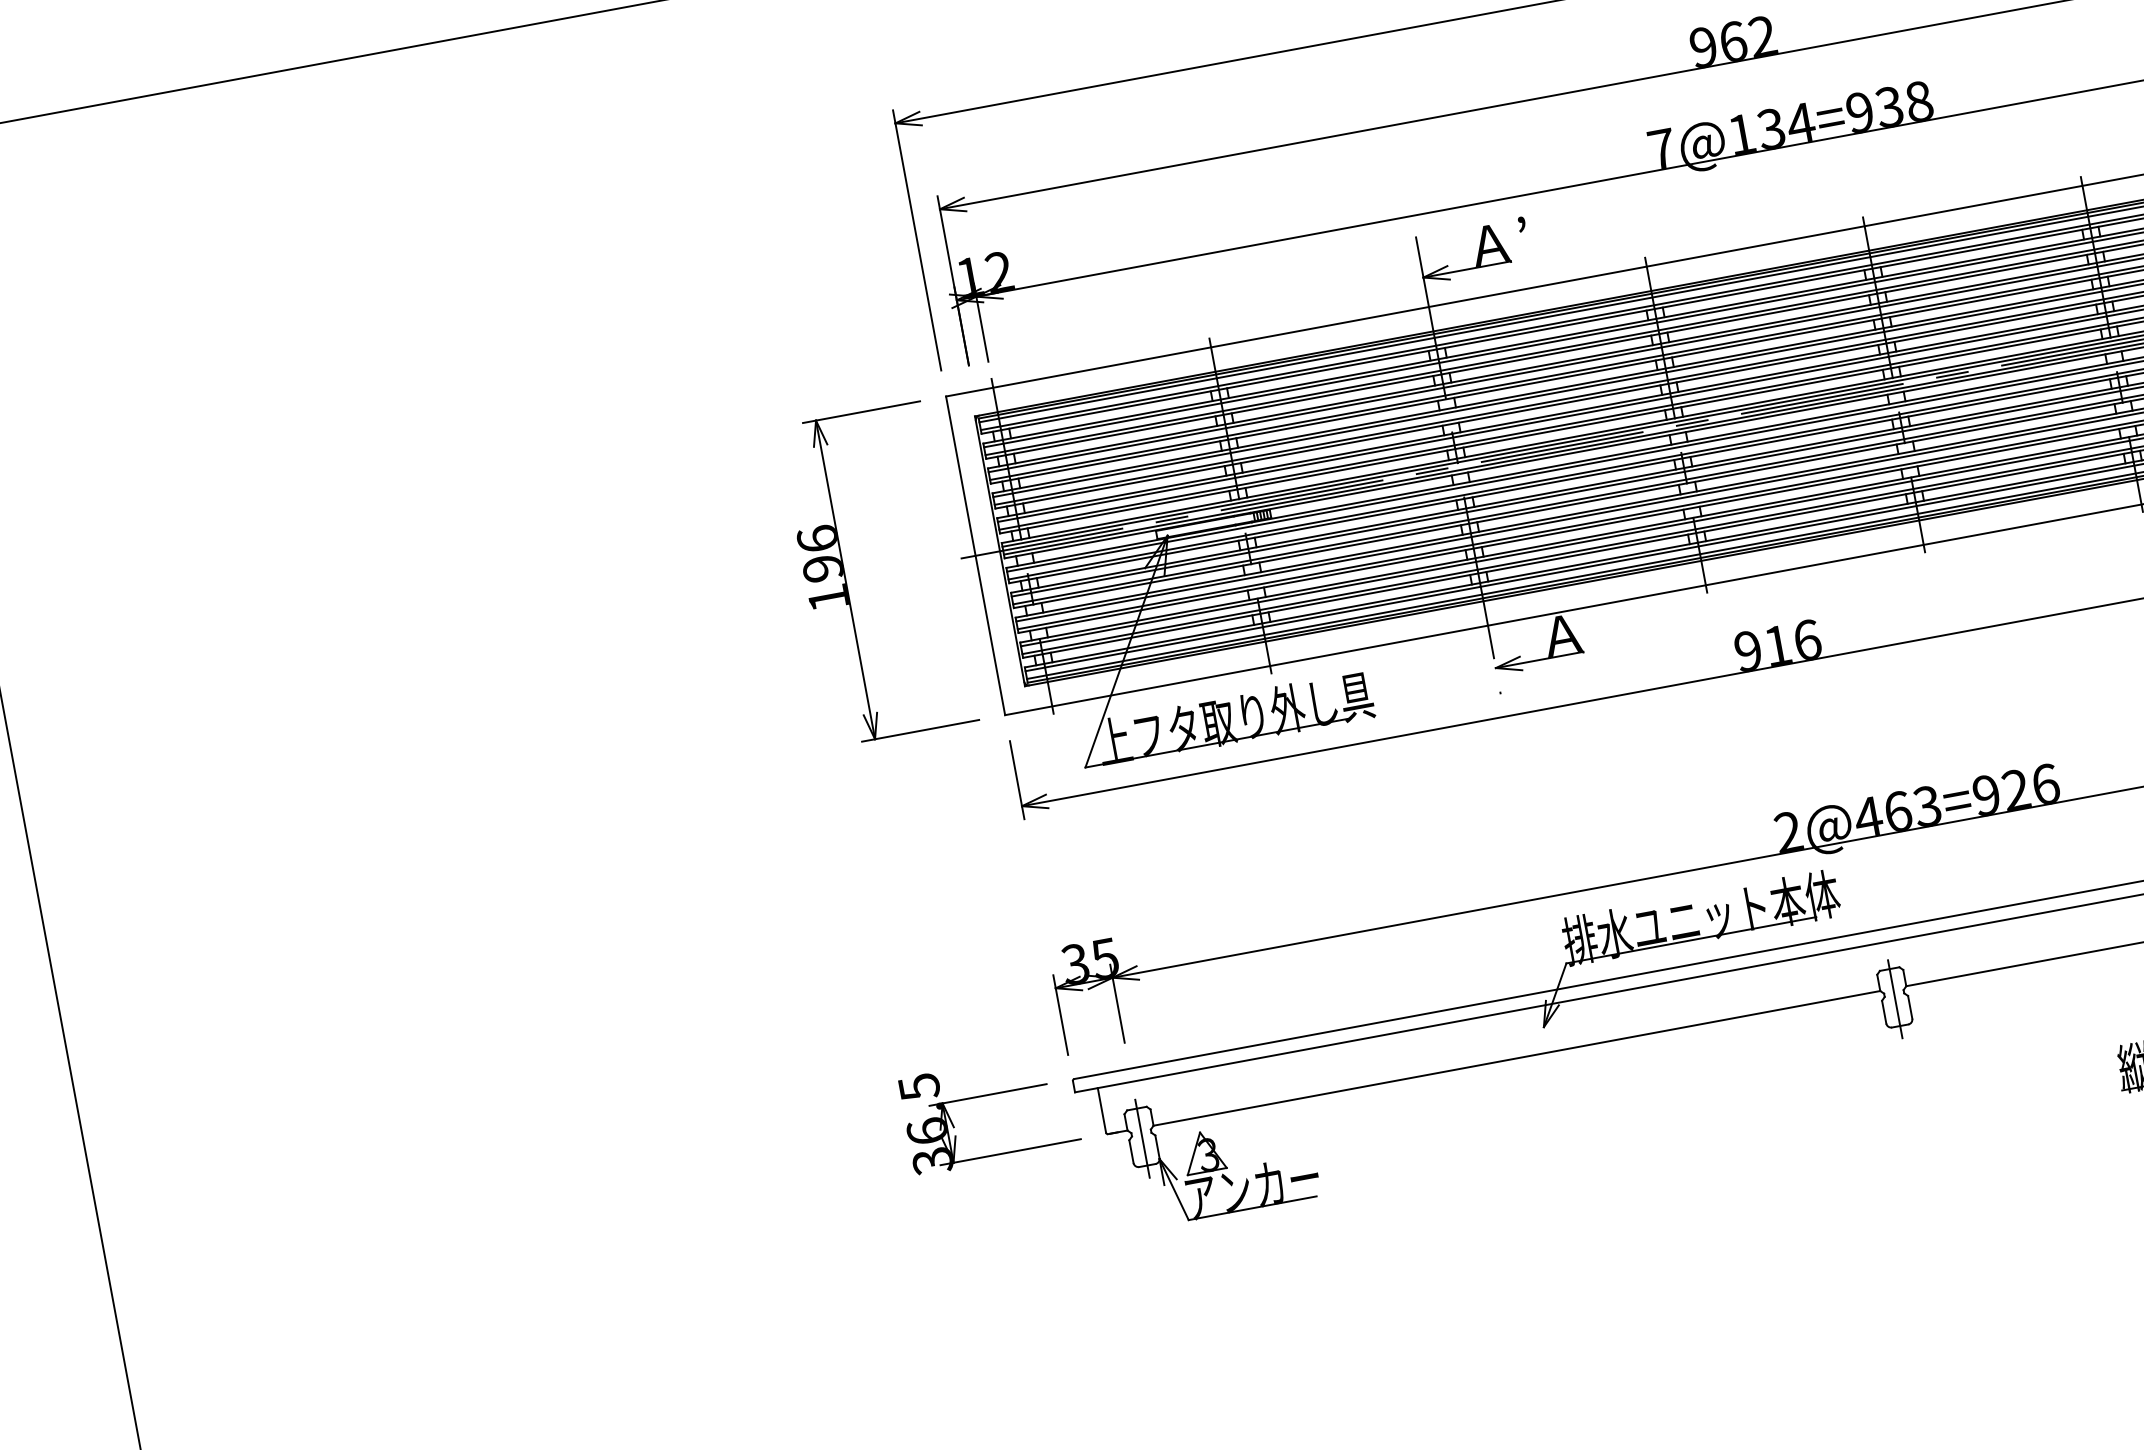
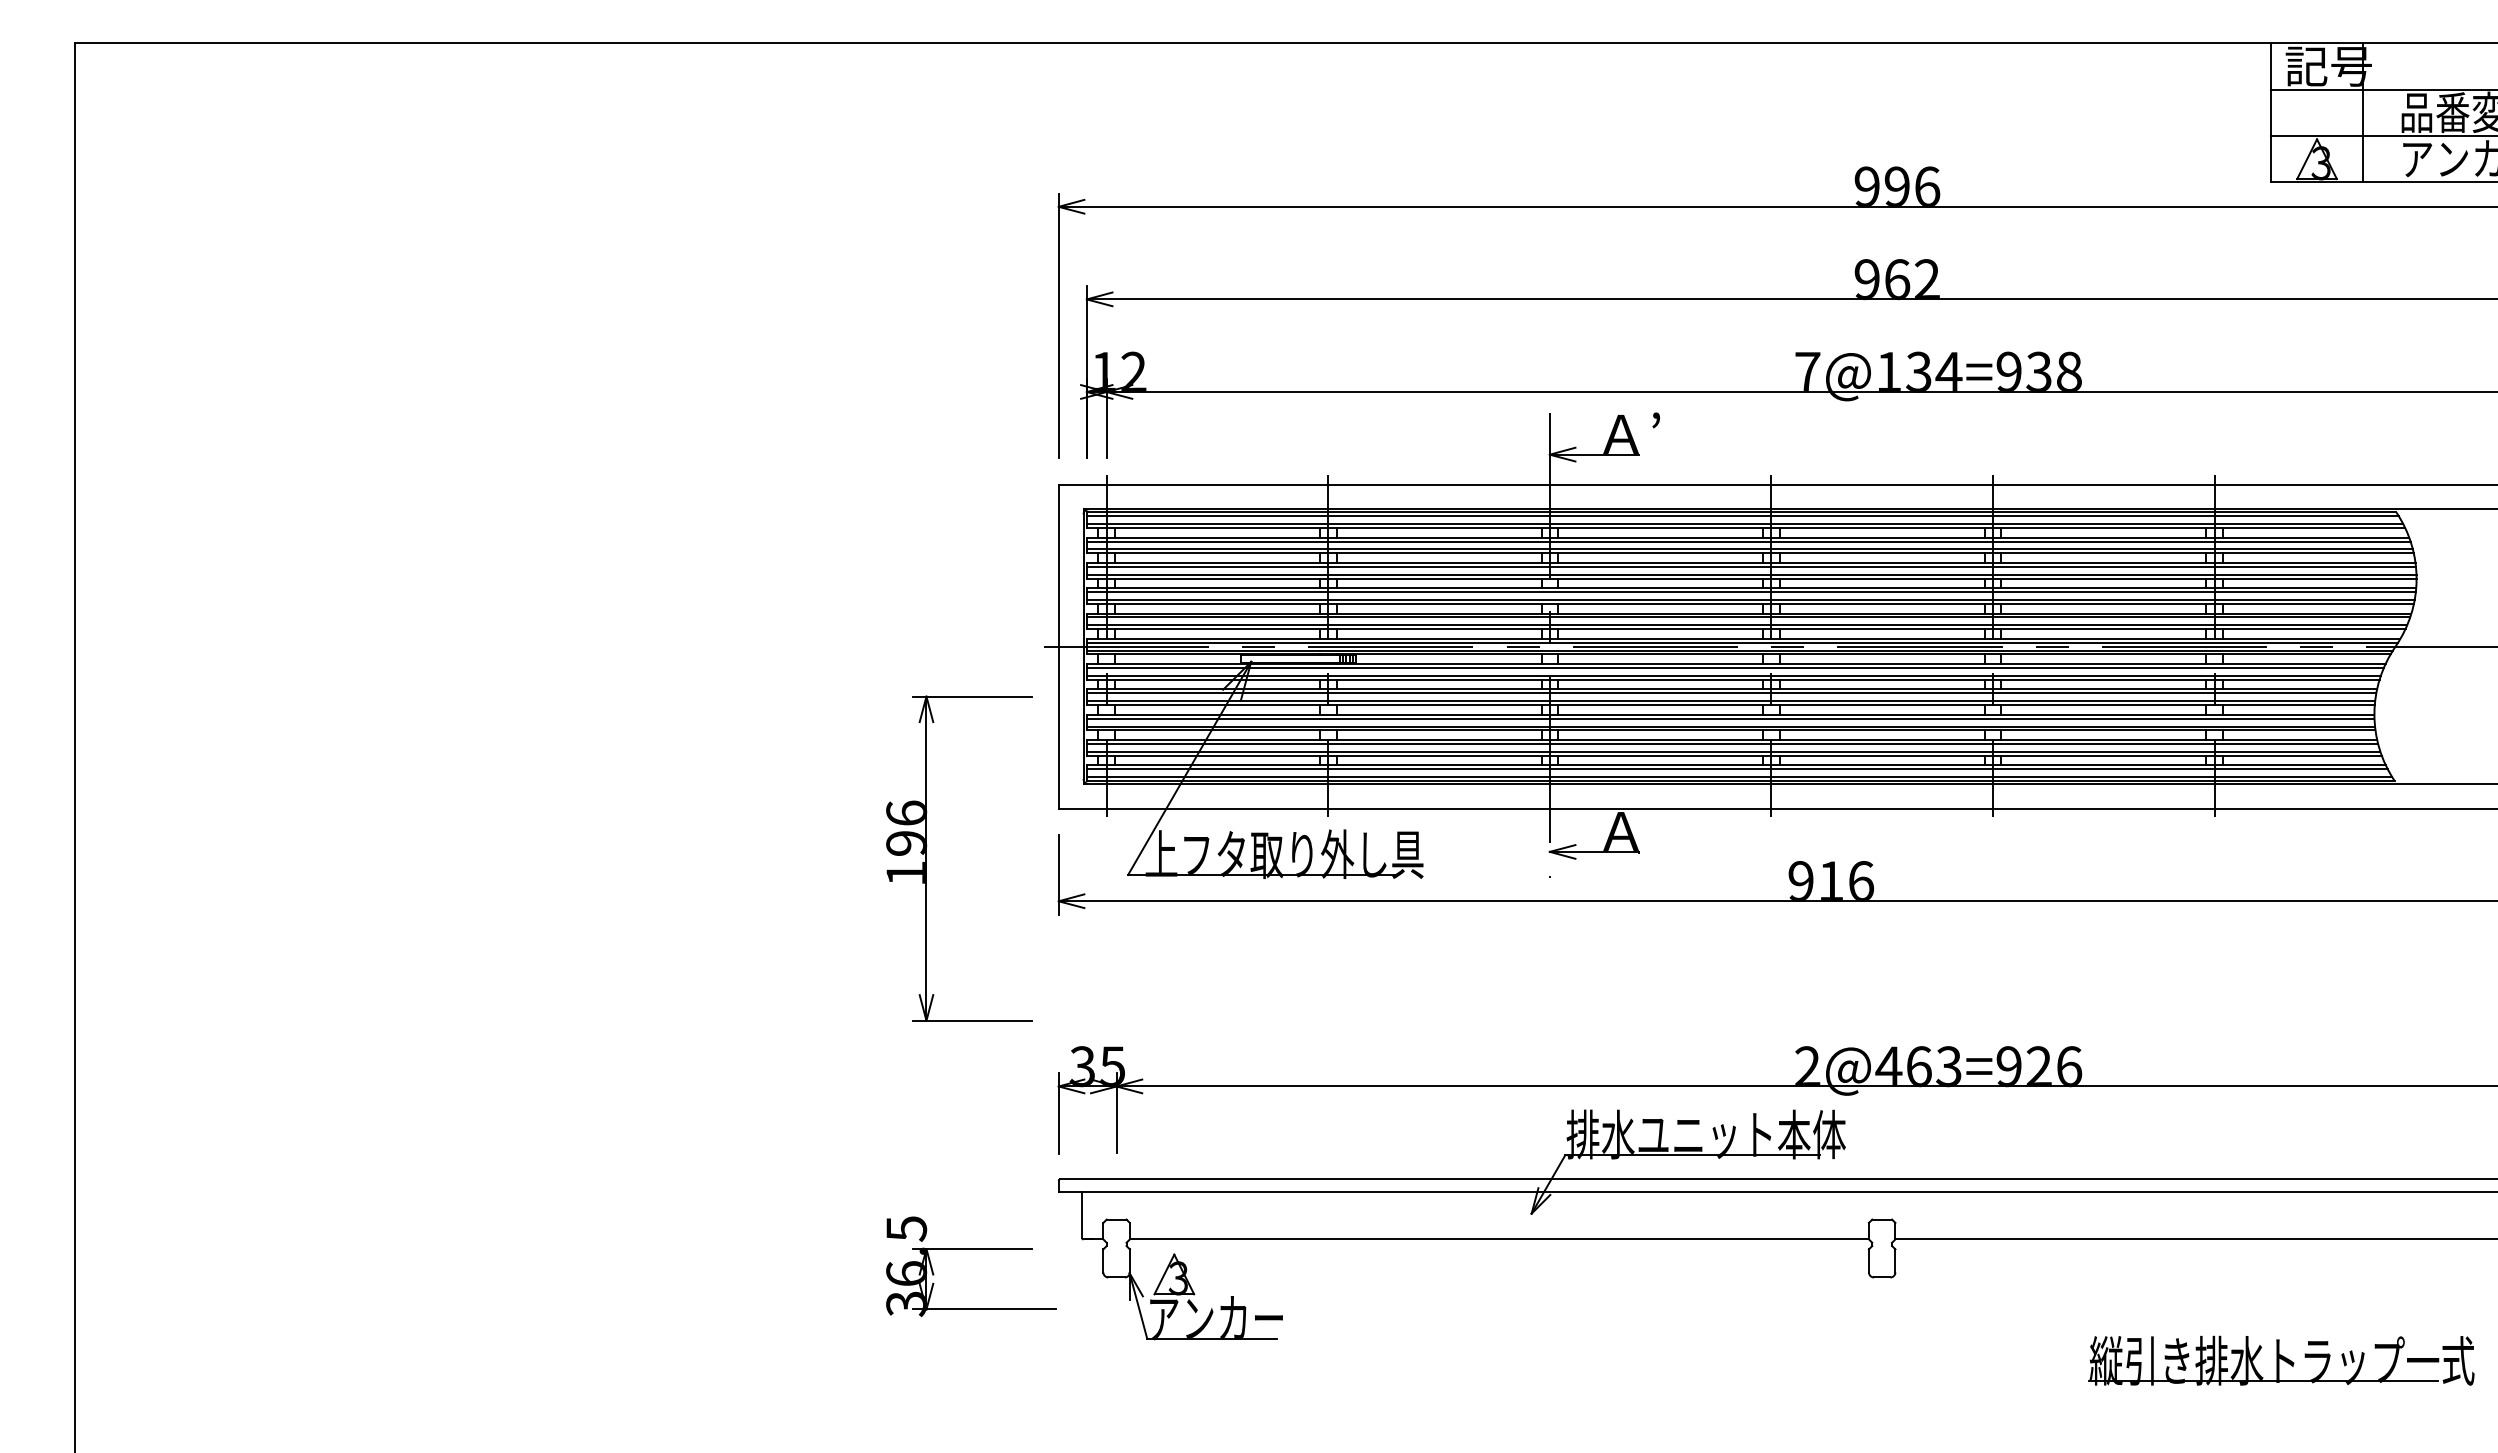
part: (845, 579) -> (926, 858), moved
line: (1895, 998) -> (1882, 1249), removed
part: (986, 1095) -> (971, 1249), moved
line: (1142, 1138) -> (1116, 1249), removed

